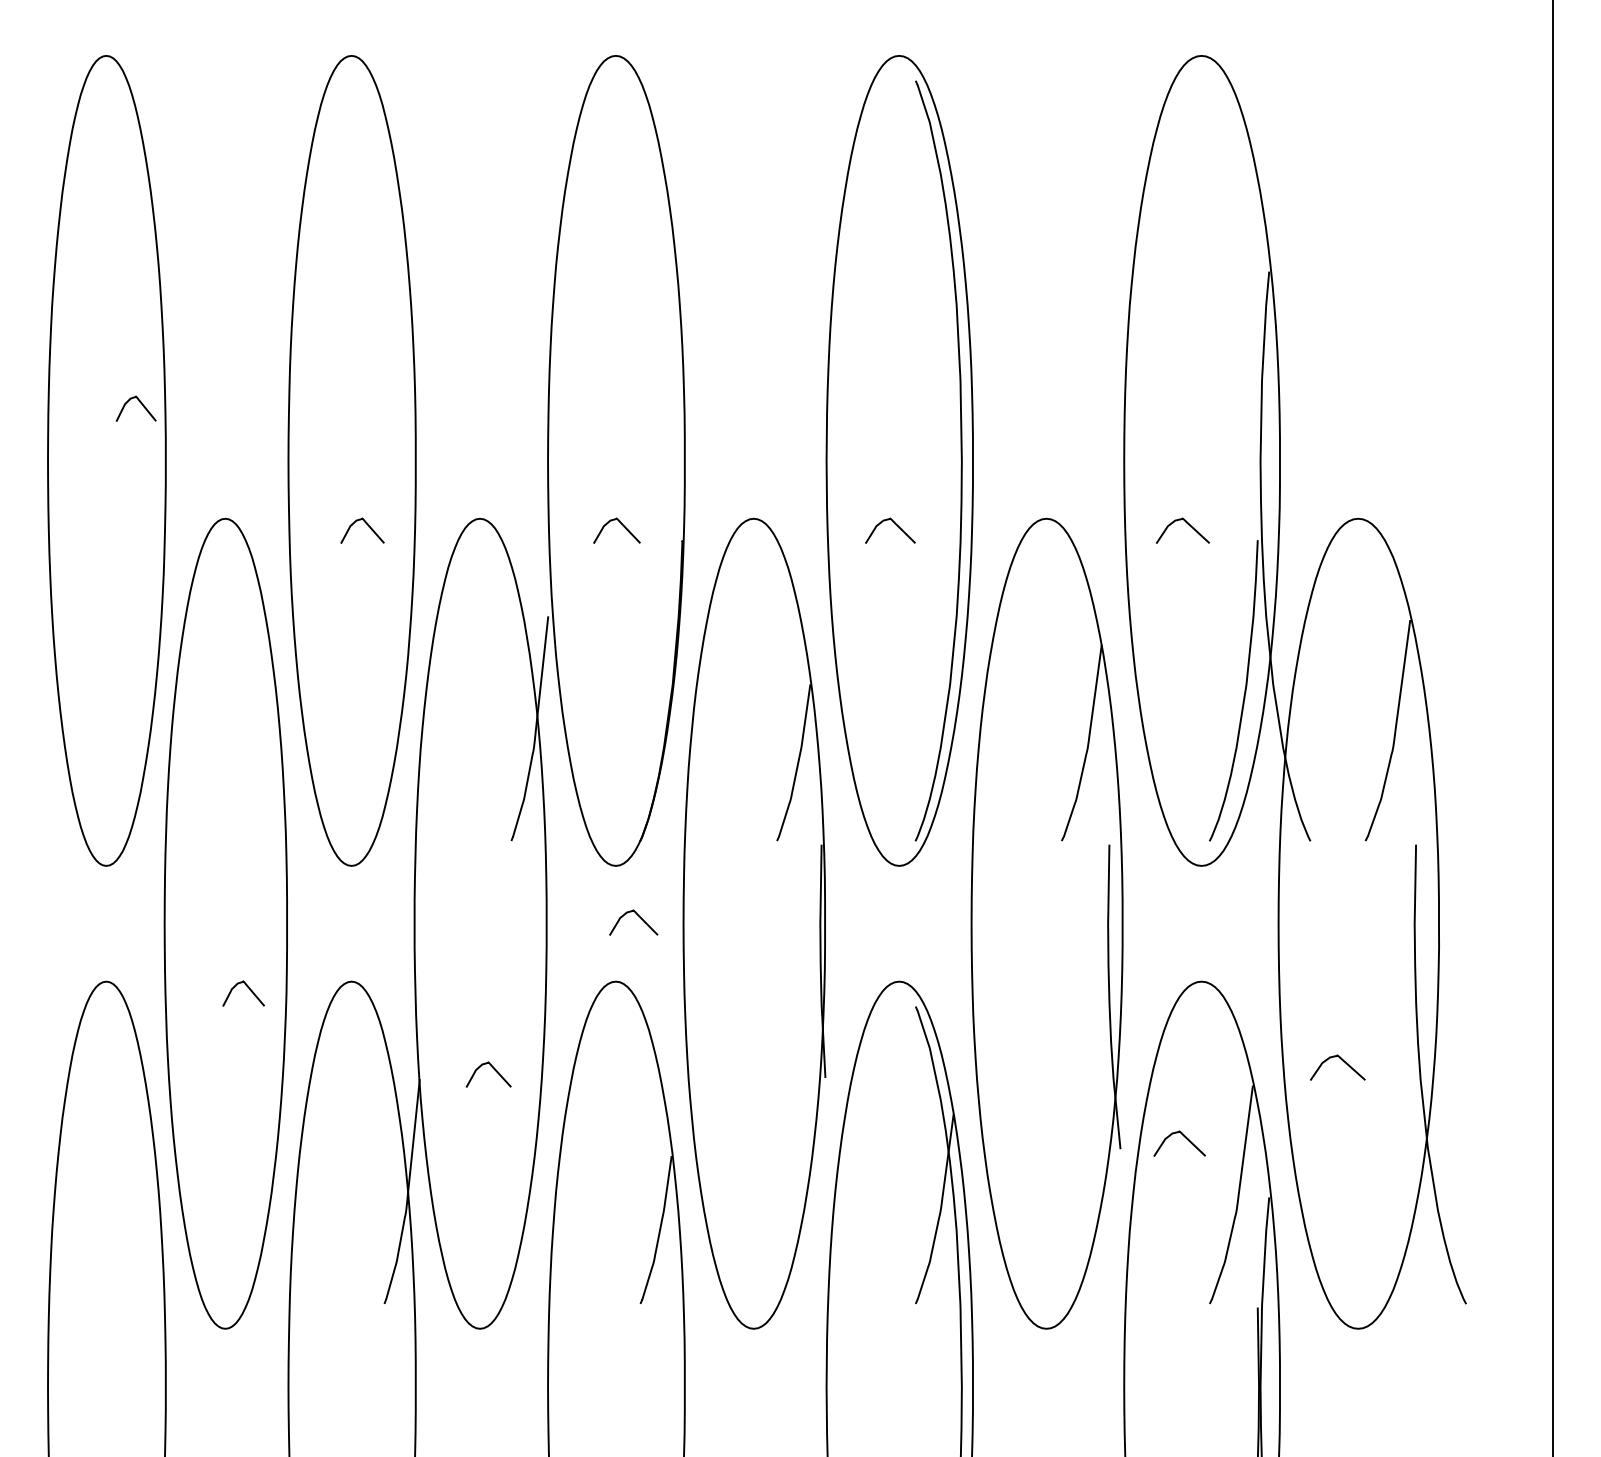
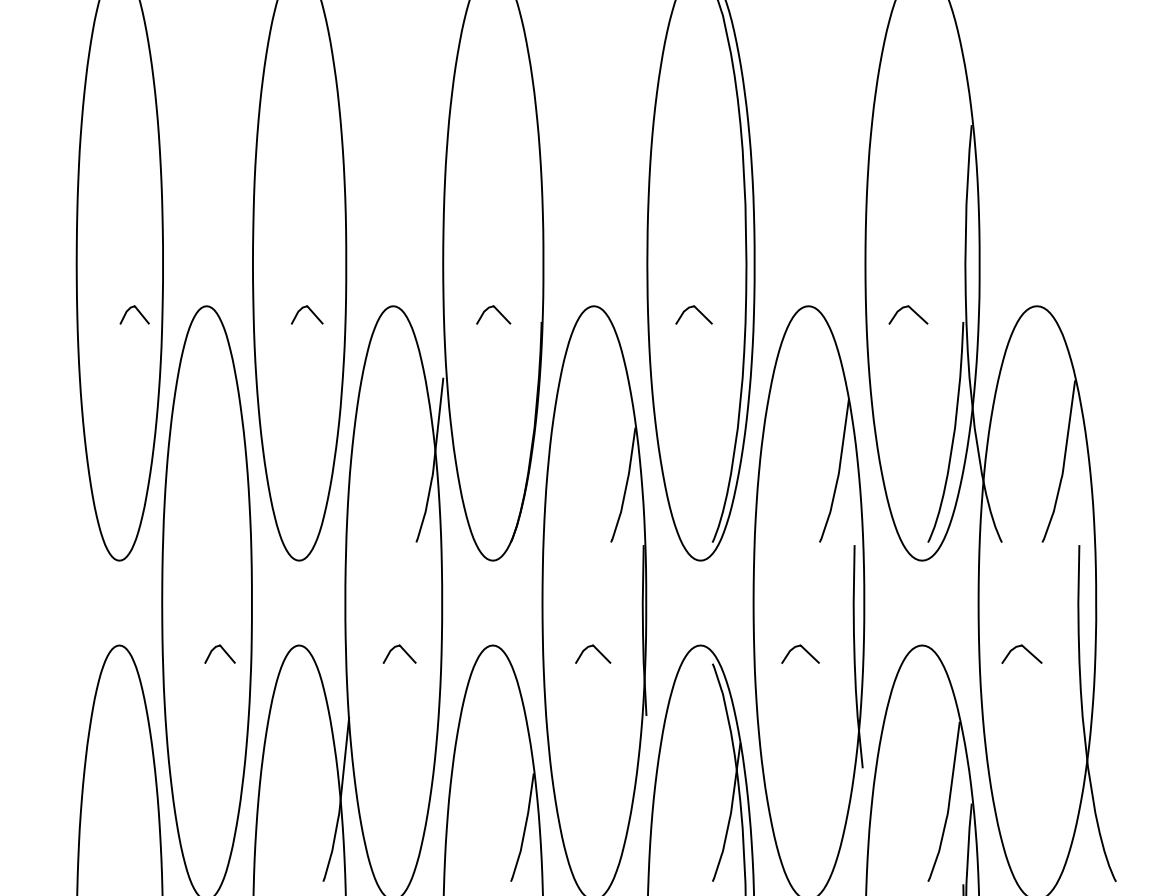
curve: (140, 403) -> (137, 311), moved
curve: (638, 916) -> (596, 649), moved
curve: (1342, 1061) -> (1025, 649), moved
curve: (493, 1069) -> (403, 650), moved
curve: (1184, 1137) -> (804, 649), moved

